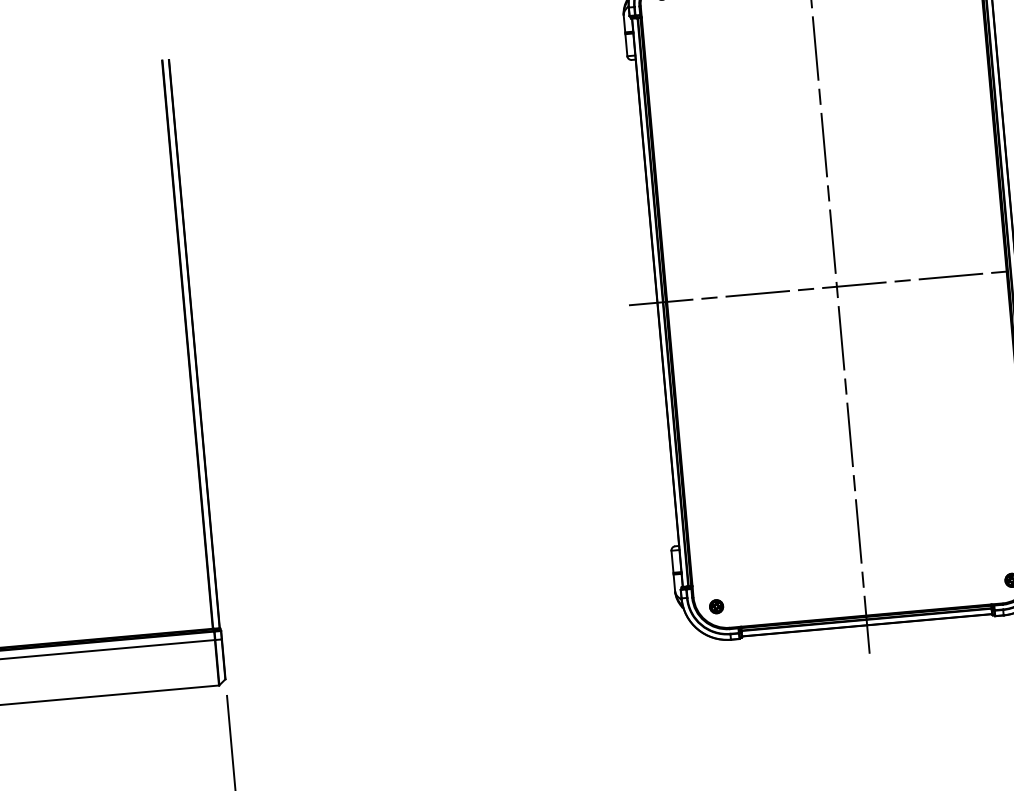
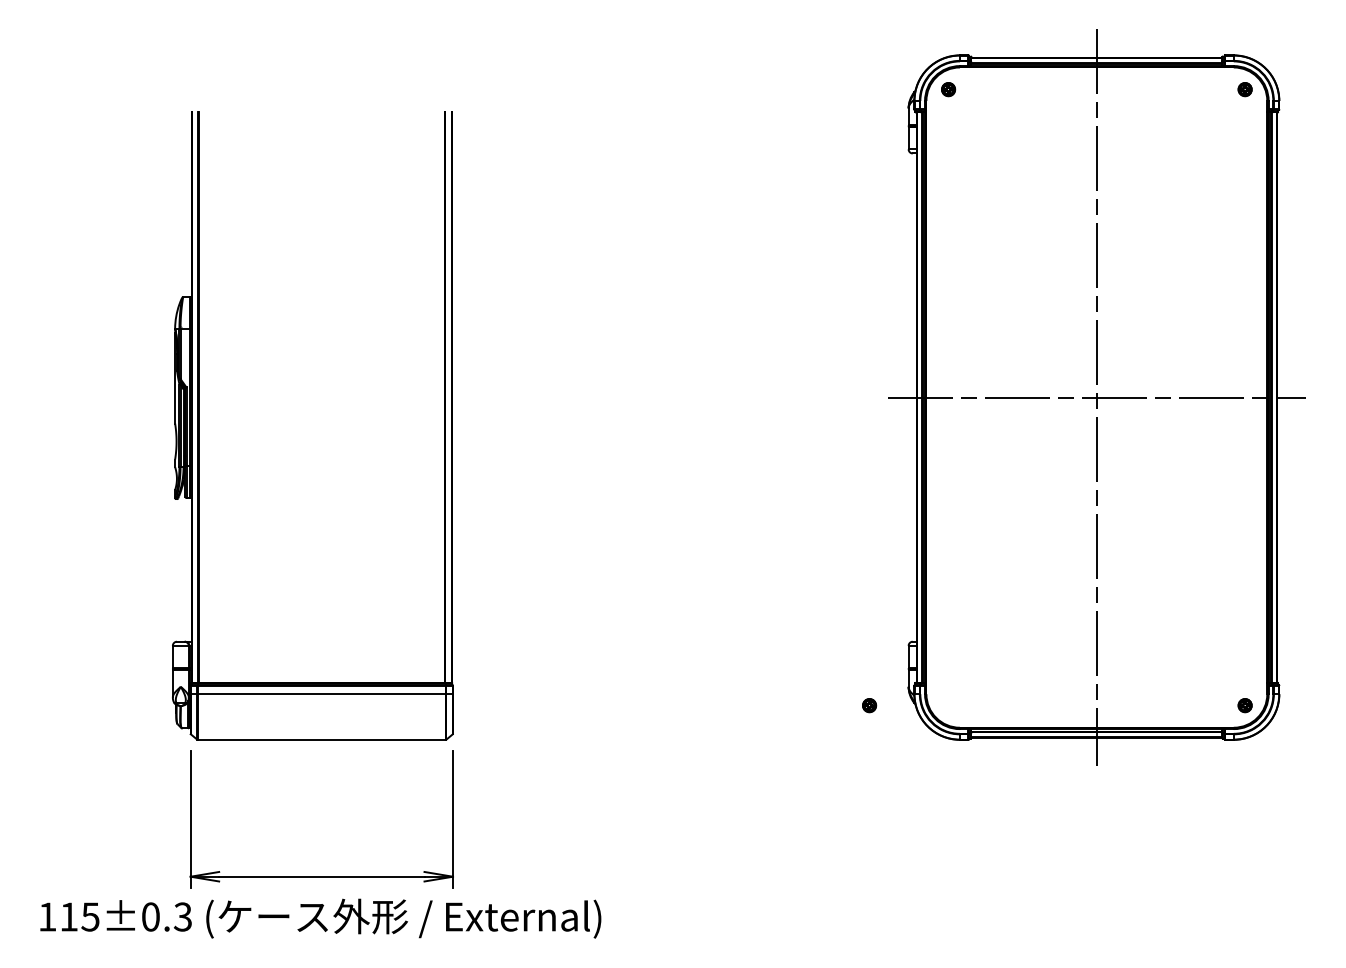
part: (716, 606) -> (869, 705), moved

